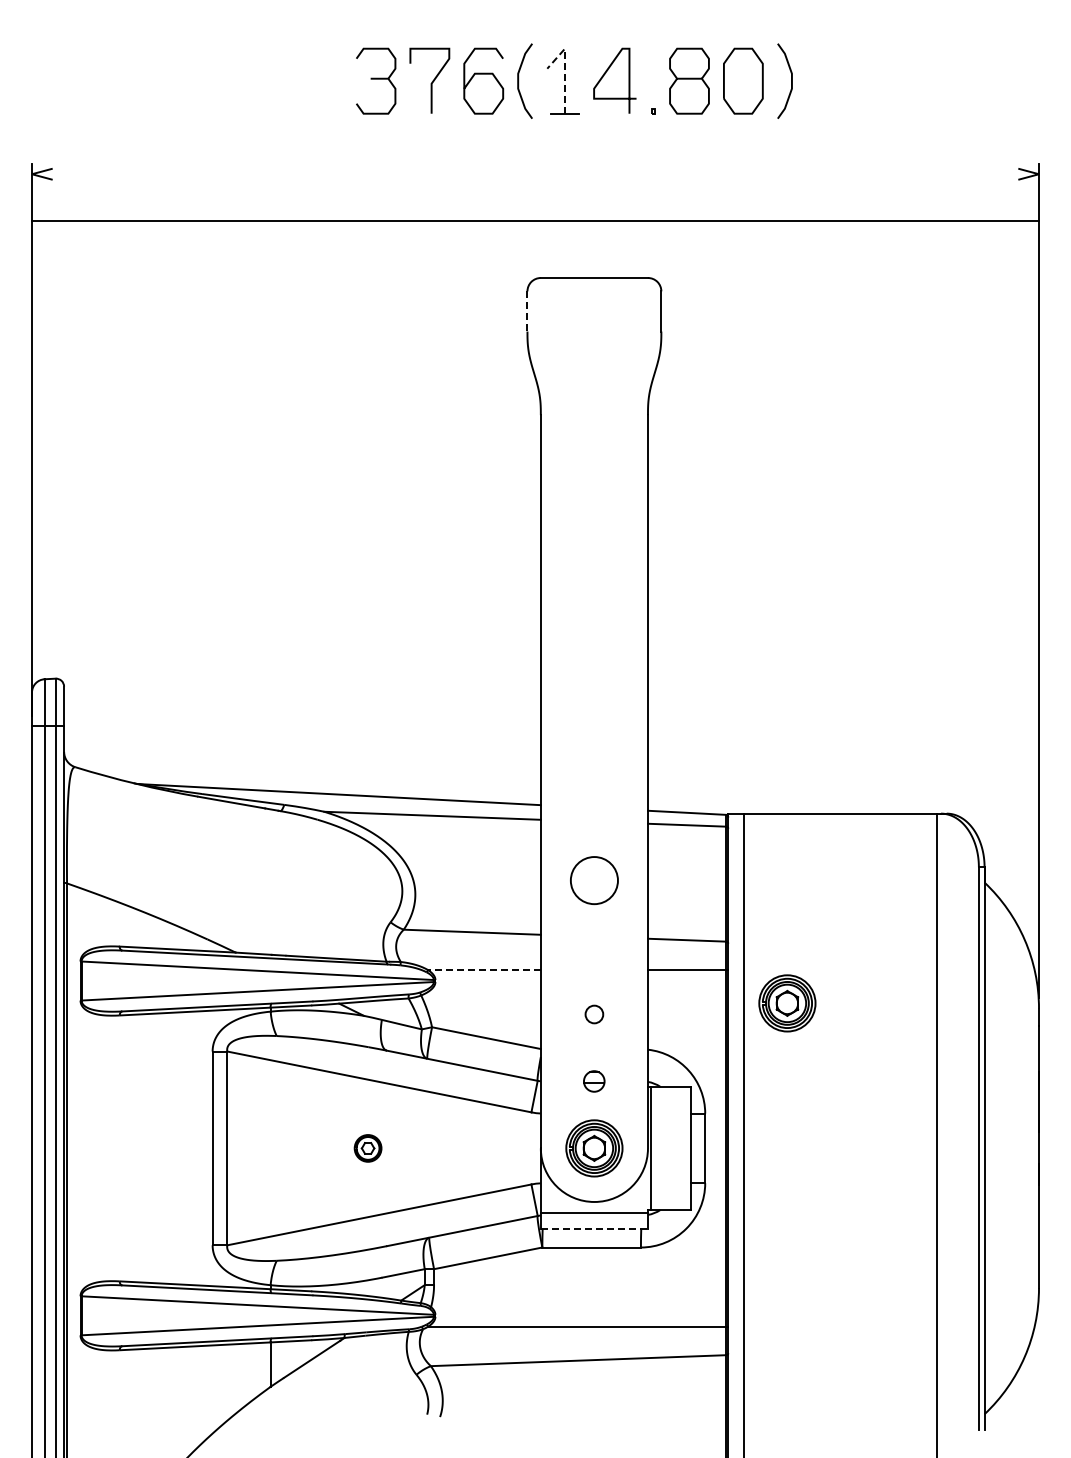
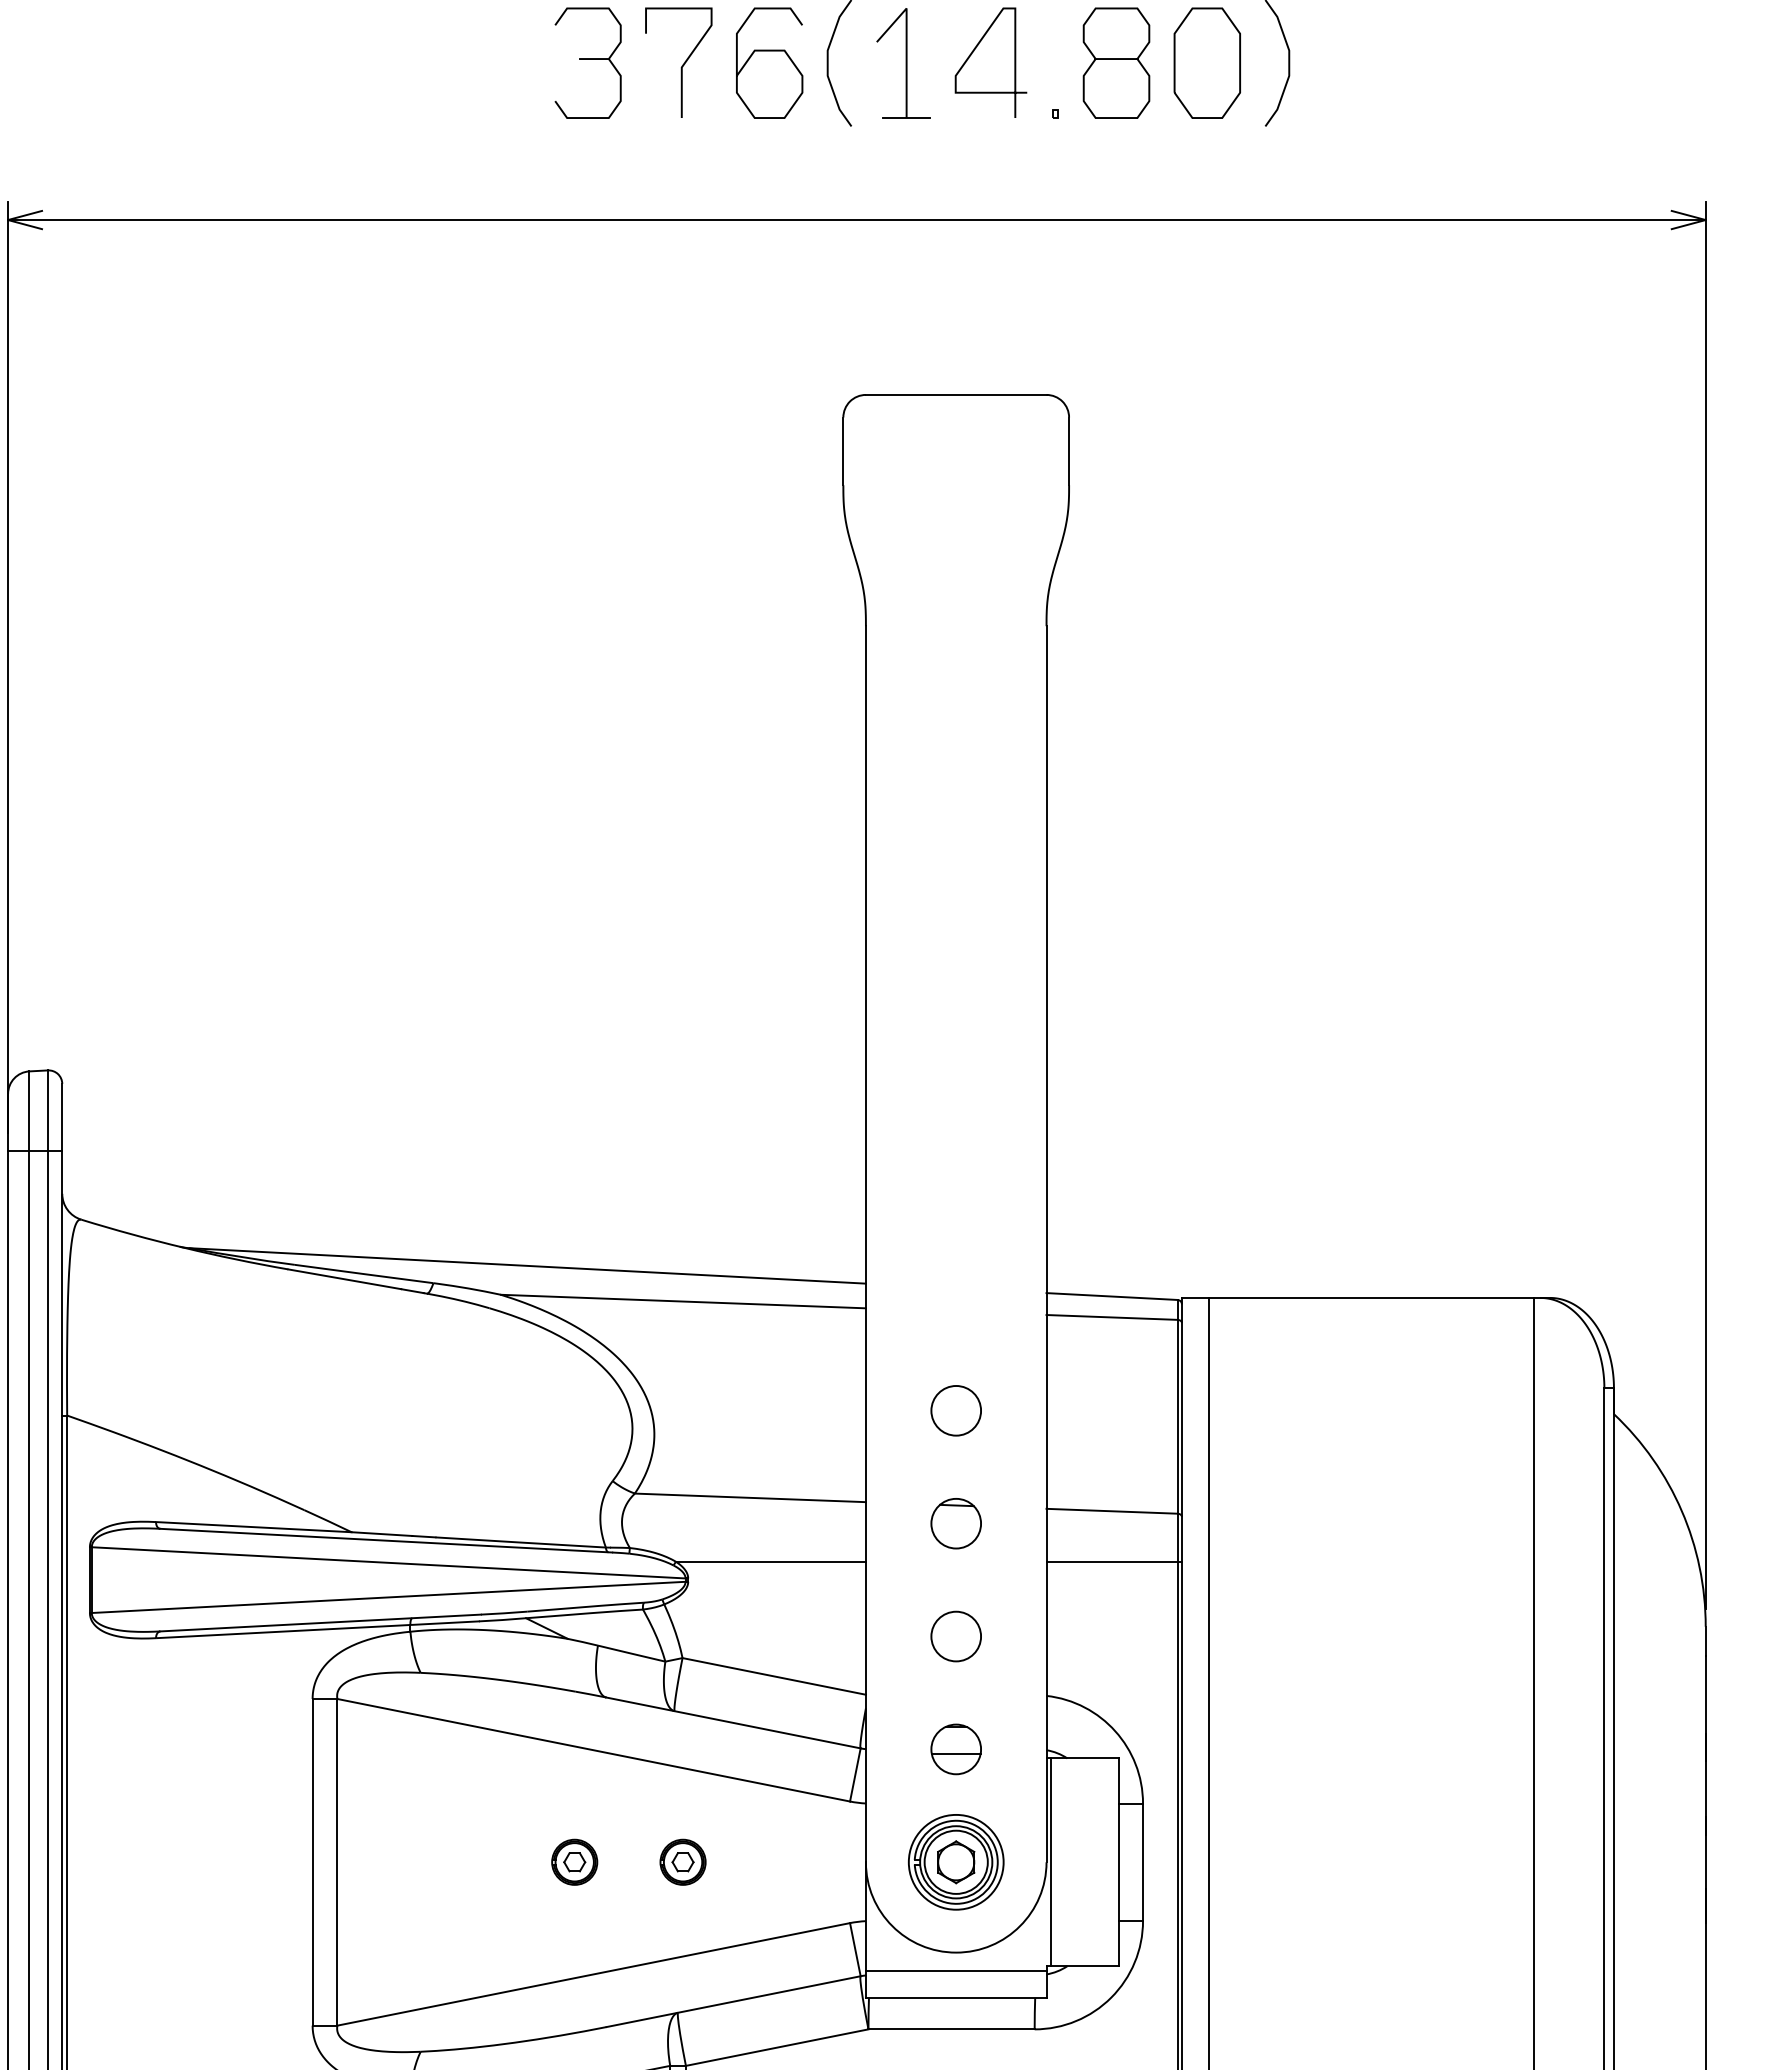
line: (564, 66) -> (905, 38), dashed -> solid
line: (535, 221) -> (856, 220), moved
line: (527, 311) -> (843, 451), dashed -> solid
circle: (594, 880) -> (956, 1410), size x0.62
part: (593, 947) -> (954, 1523), added
line: (483, 970) -> (769, 1562), dashed -> solid
part: (787, 1003) -> (1281, 1618), removed
circle: (594, 1014) -> (956, 1636), size x1.67
part: (593, 1081) -> (954, 1749), size x1.43
part: (432, 1148) -> (683, 1862), added
line: (594, 1228) -> (956, 1997), dashed -> solid

